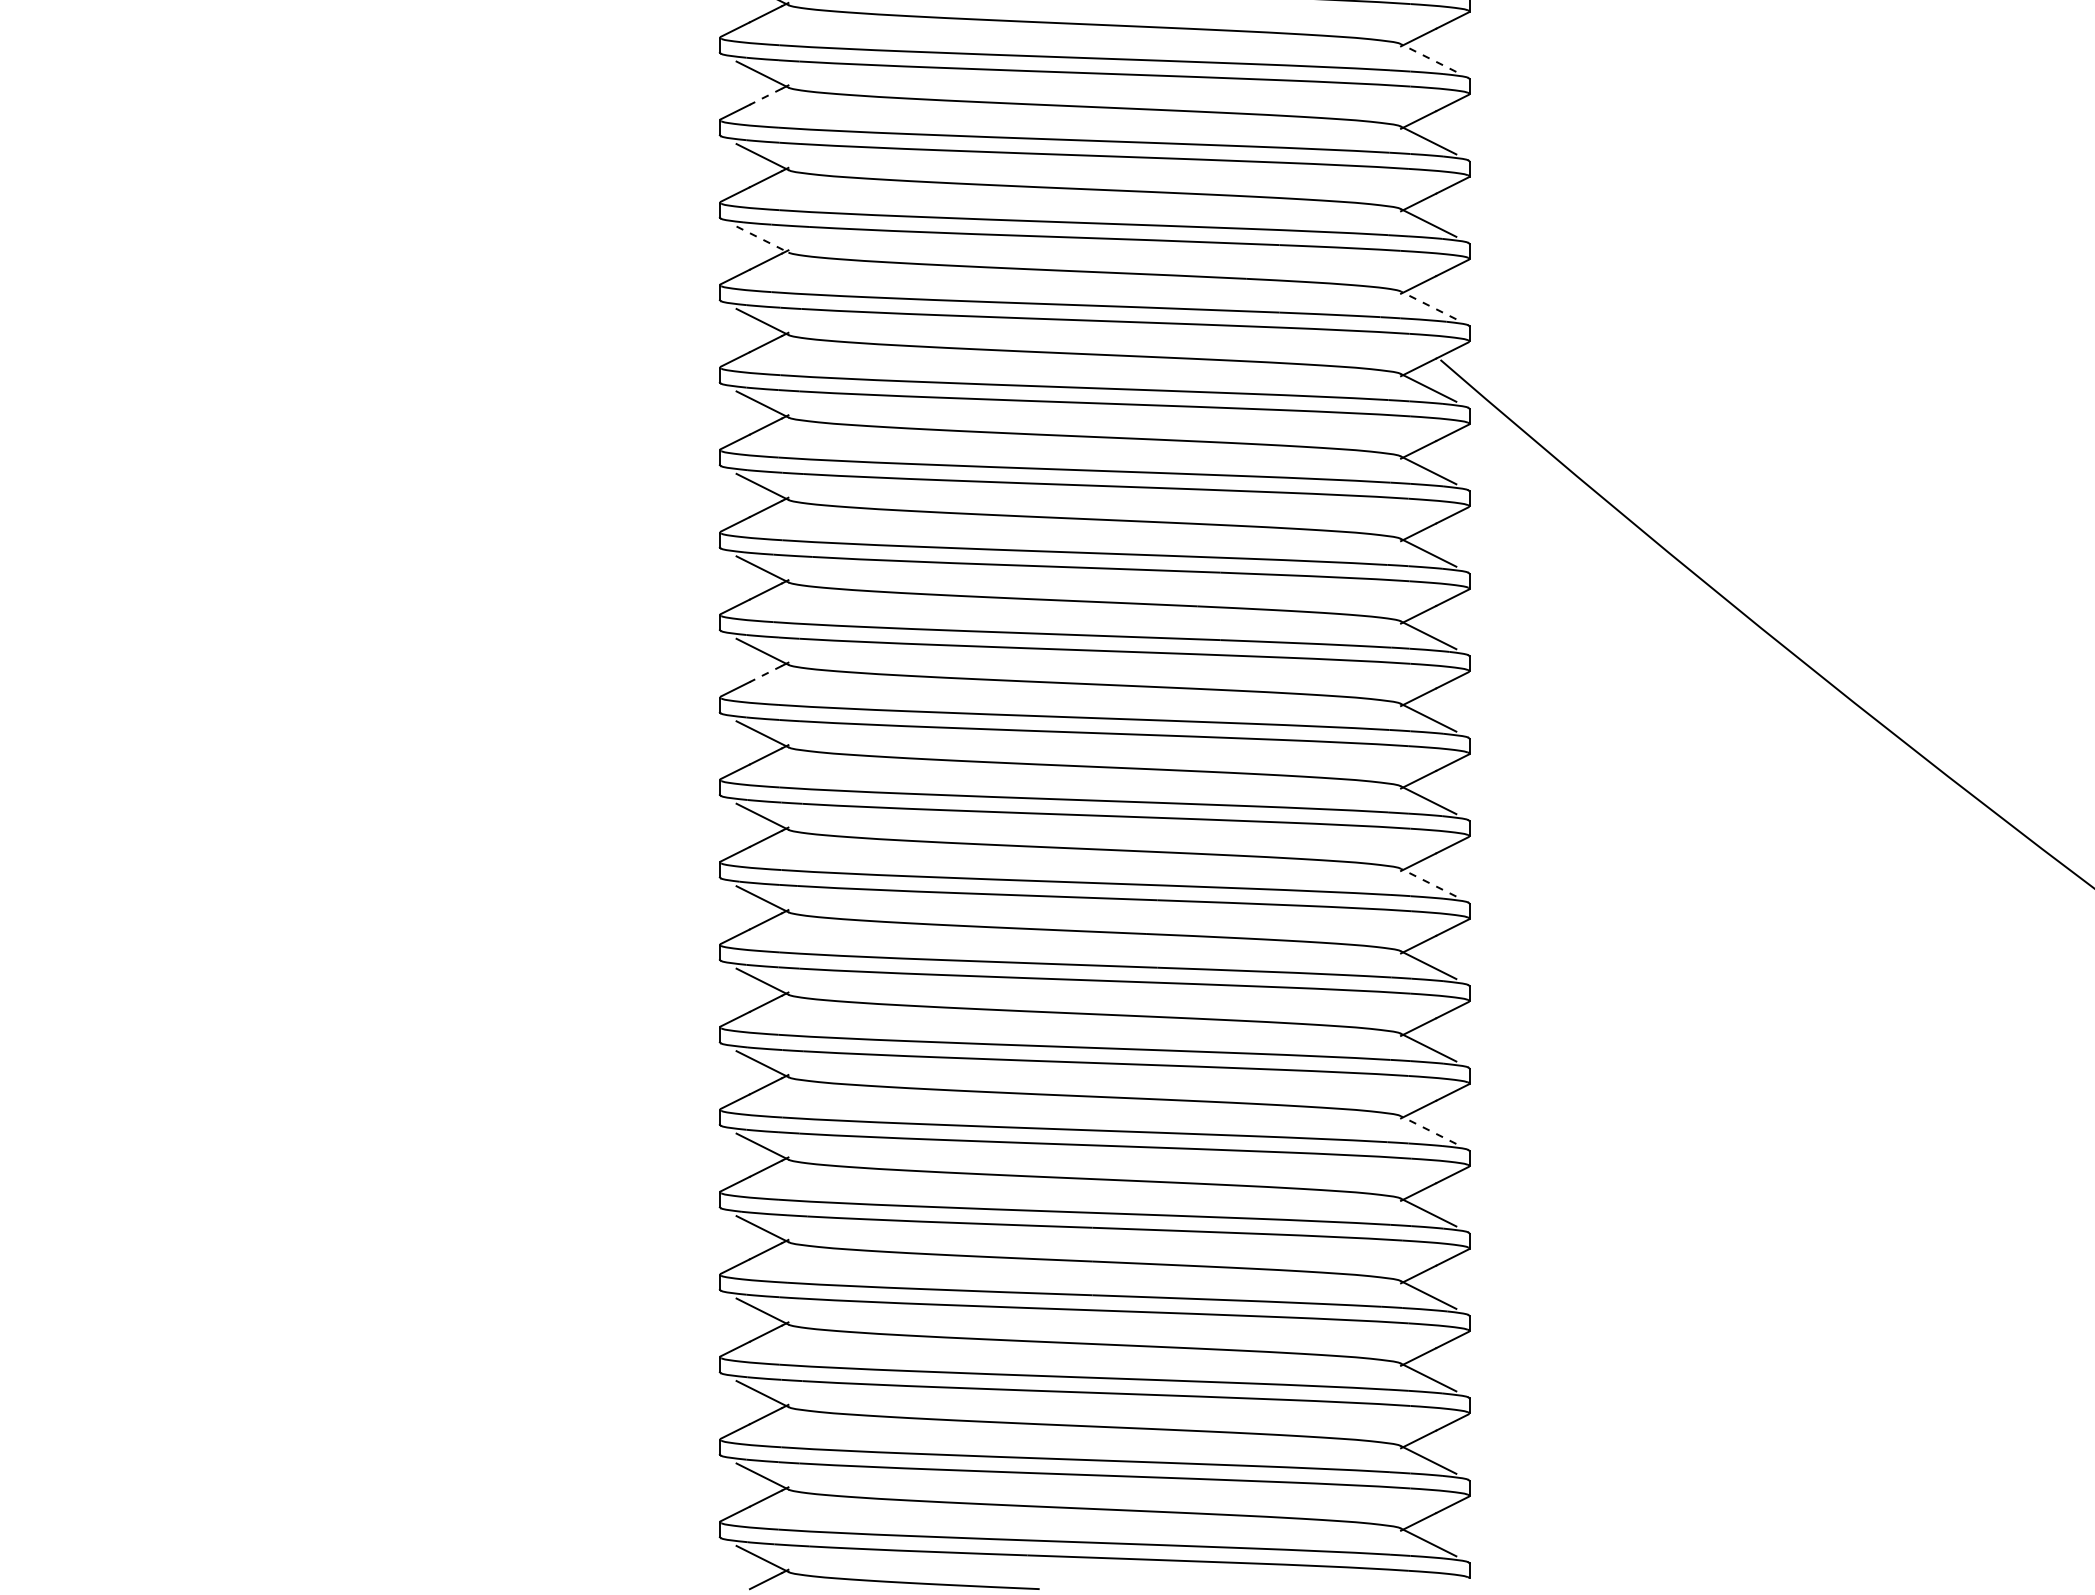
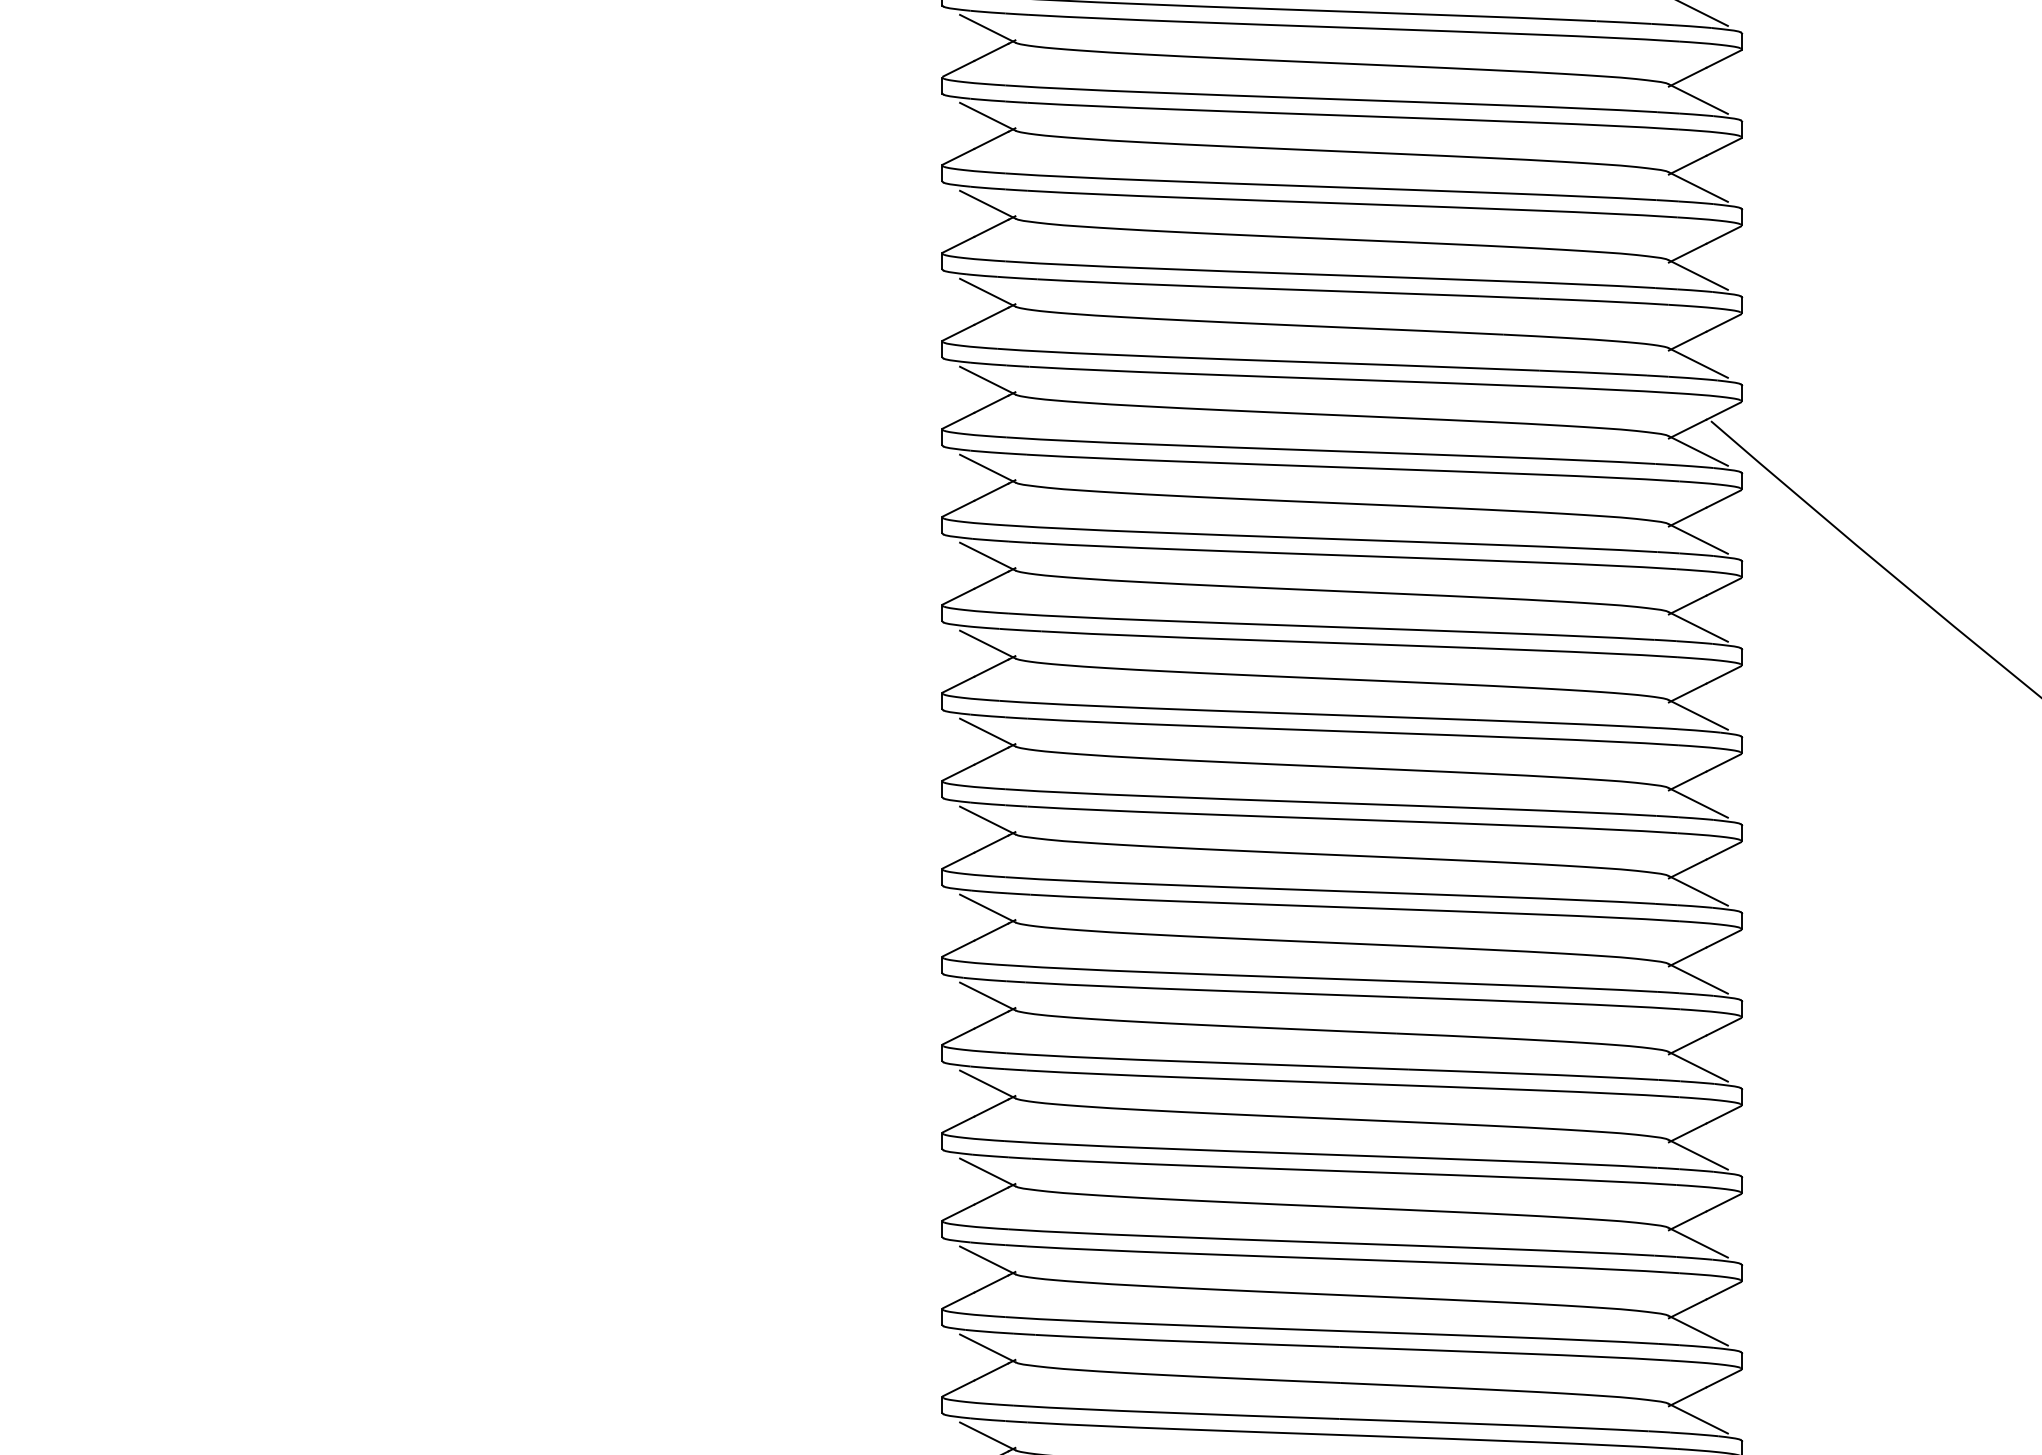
line: (1428, 58) -> (1698, 99), dashed -> solid
line: (765, 96) -> (990, 140), dashed -> solid
line: (762, 239) -> (987, 292), dashed -> solid
line: (1428, 305) -> (1698, 363), dashed -> solid
line: (765, 673) -> (990, 755), dashed -> solid
line: (1428, 882) -> (1698, 978), dashed -> solid
line: (1428, 1130) -> (1698, 1243), dashed -> solid

